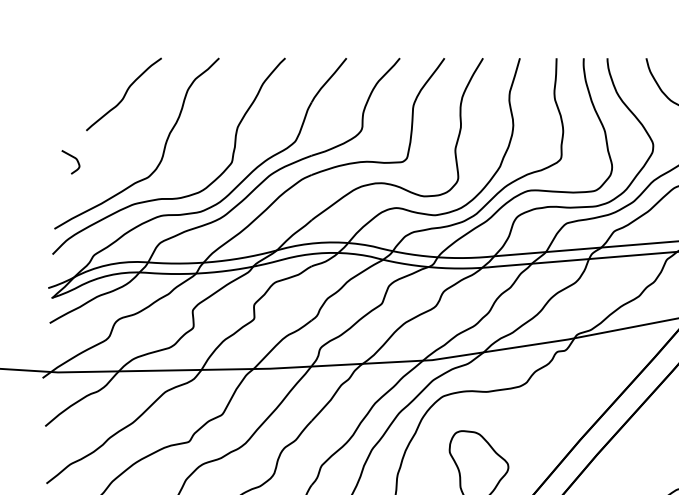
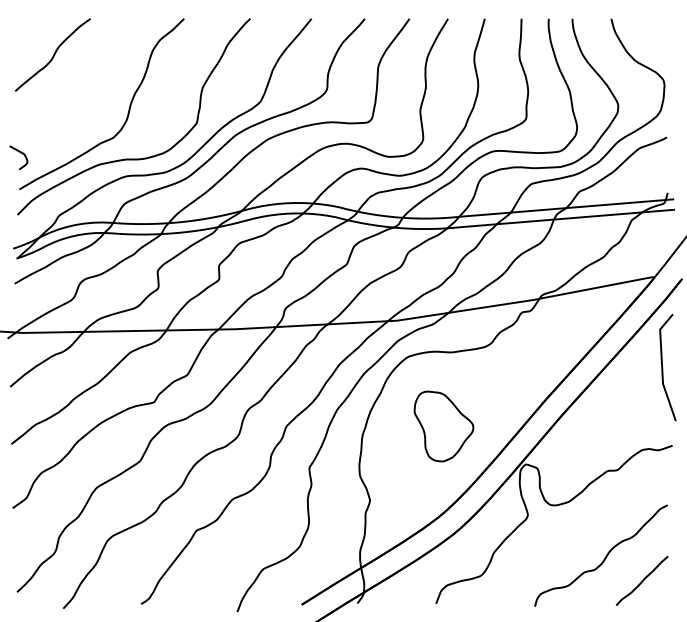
curve: (124, 93) -> (53, 54), moved
curve: (72, 157) -> (20, 153), moved

